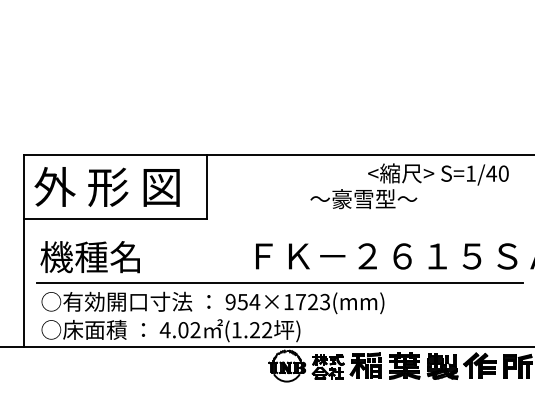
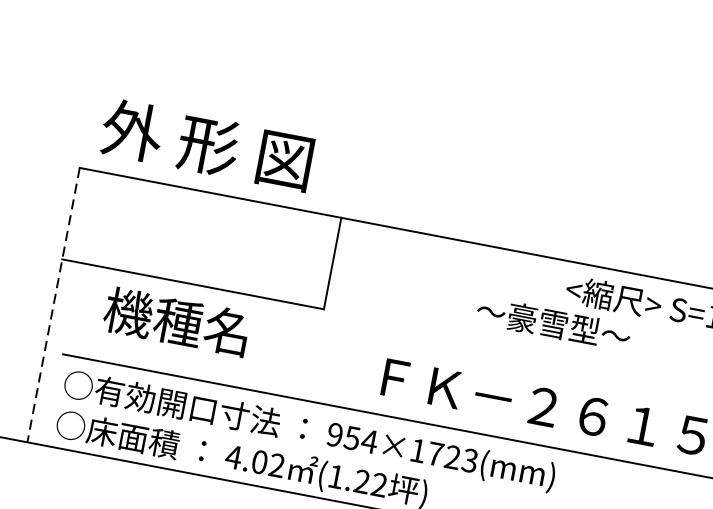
text: (106, 186) -> (206, 144), moved
line: (24, 250) -> (54, 304), solid -> dashed
text: (89, 257) -> (175, 322), moved

